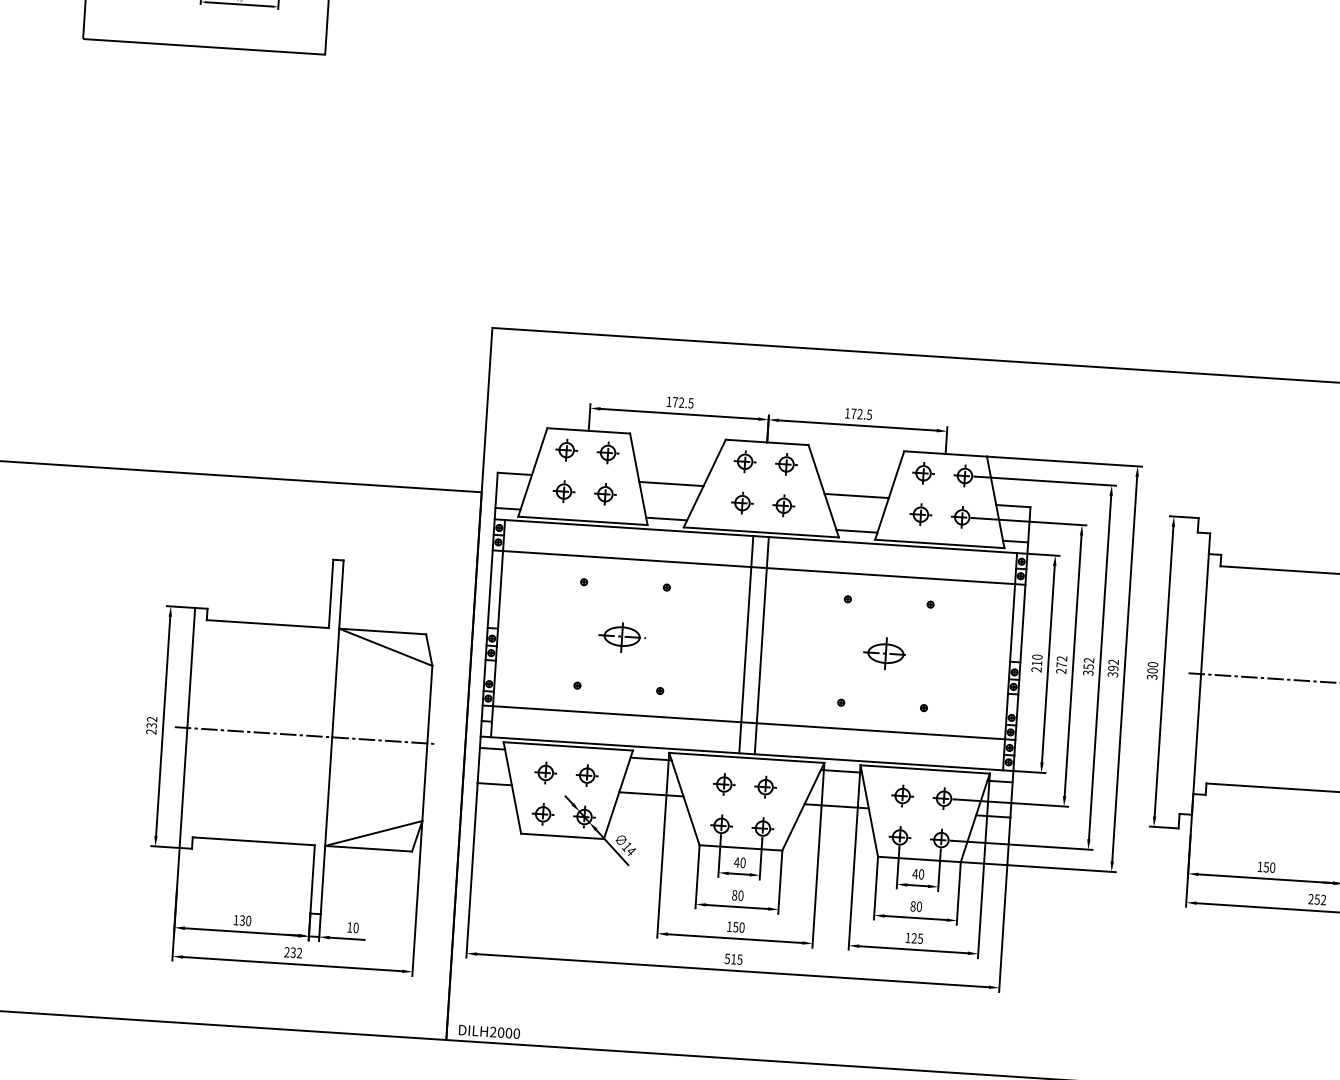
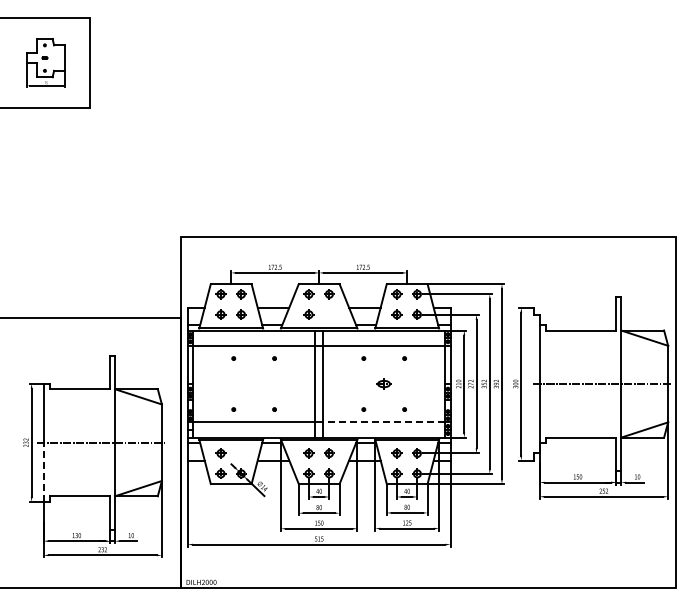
part: (784, 505) -> (329, 314), removed
part: (620, 637) -> (253, 384), removed
part: (884, 652) -> (383, 383), size x0.7
line: (879, 731) -> (383, 422), solid -> dashed
part: (587, 775) -> (241, 453), removed
line: (183, 788) -> (43, 472), solid -> dashed

